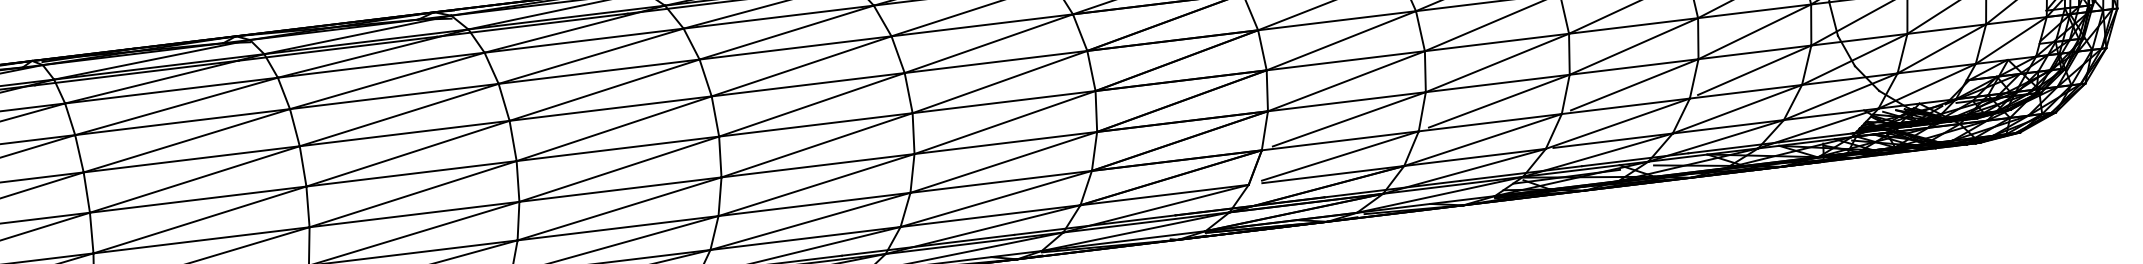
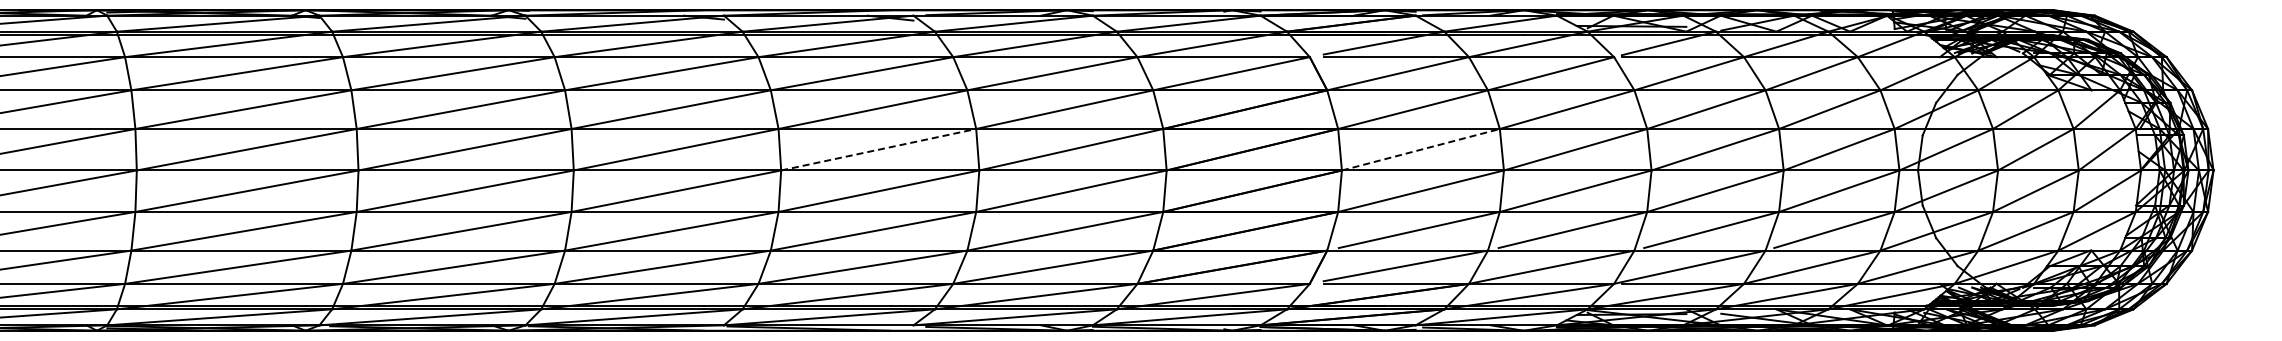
line: (1340, 40) -> (1420, 149), solid -> dashed
line: (811, 104) -> (878, 149), solid -> dashed

